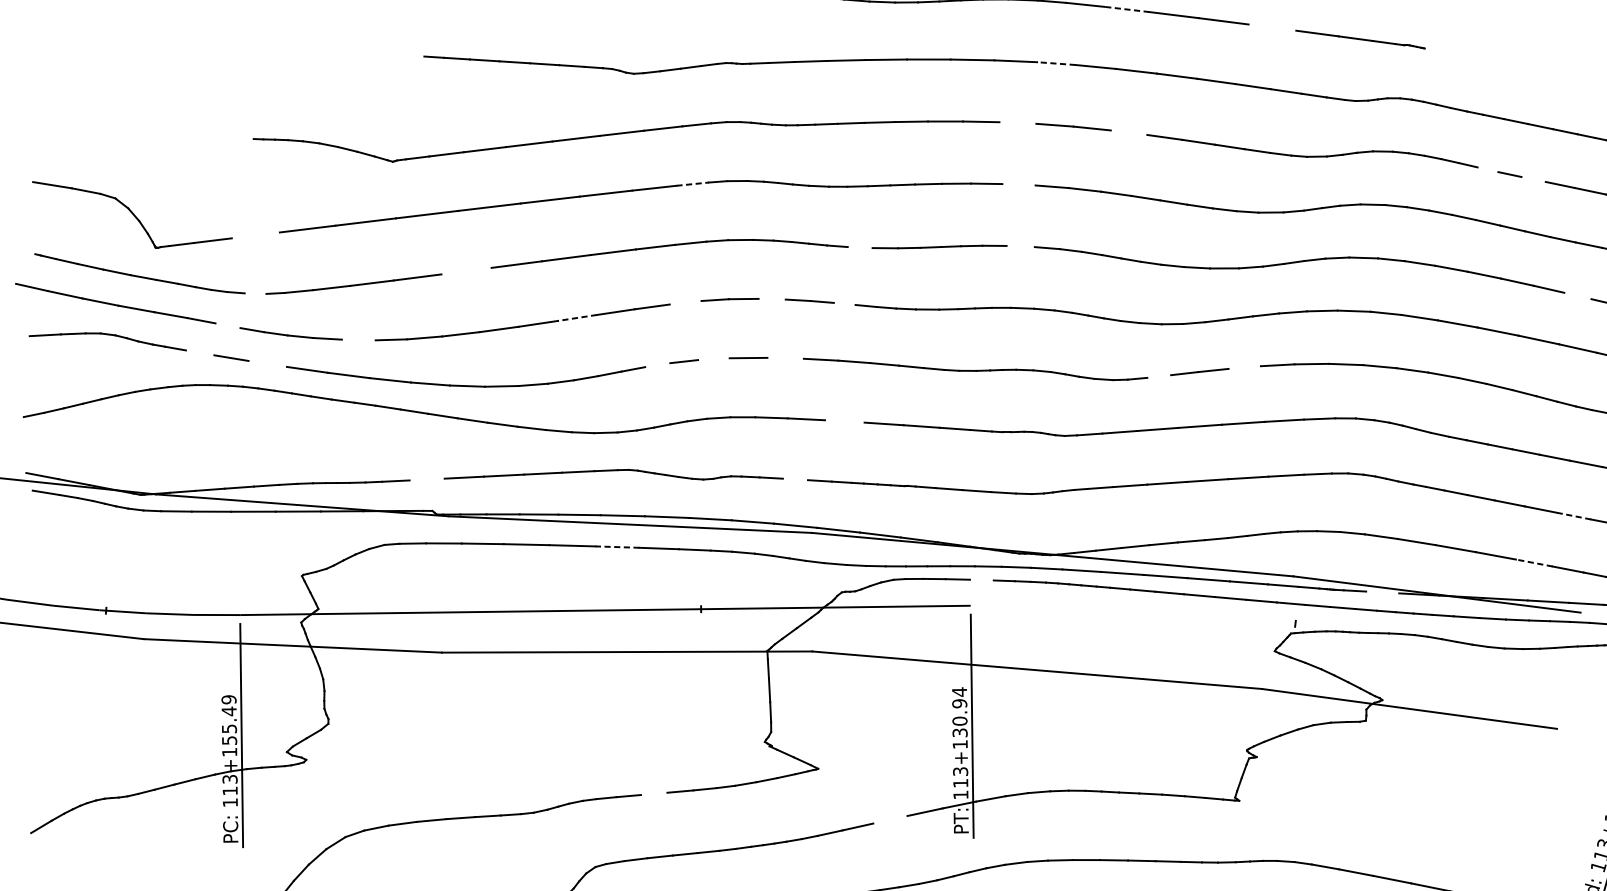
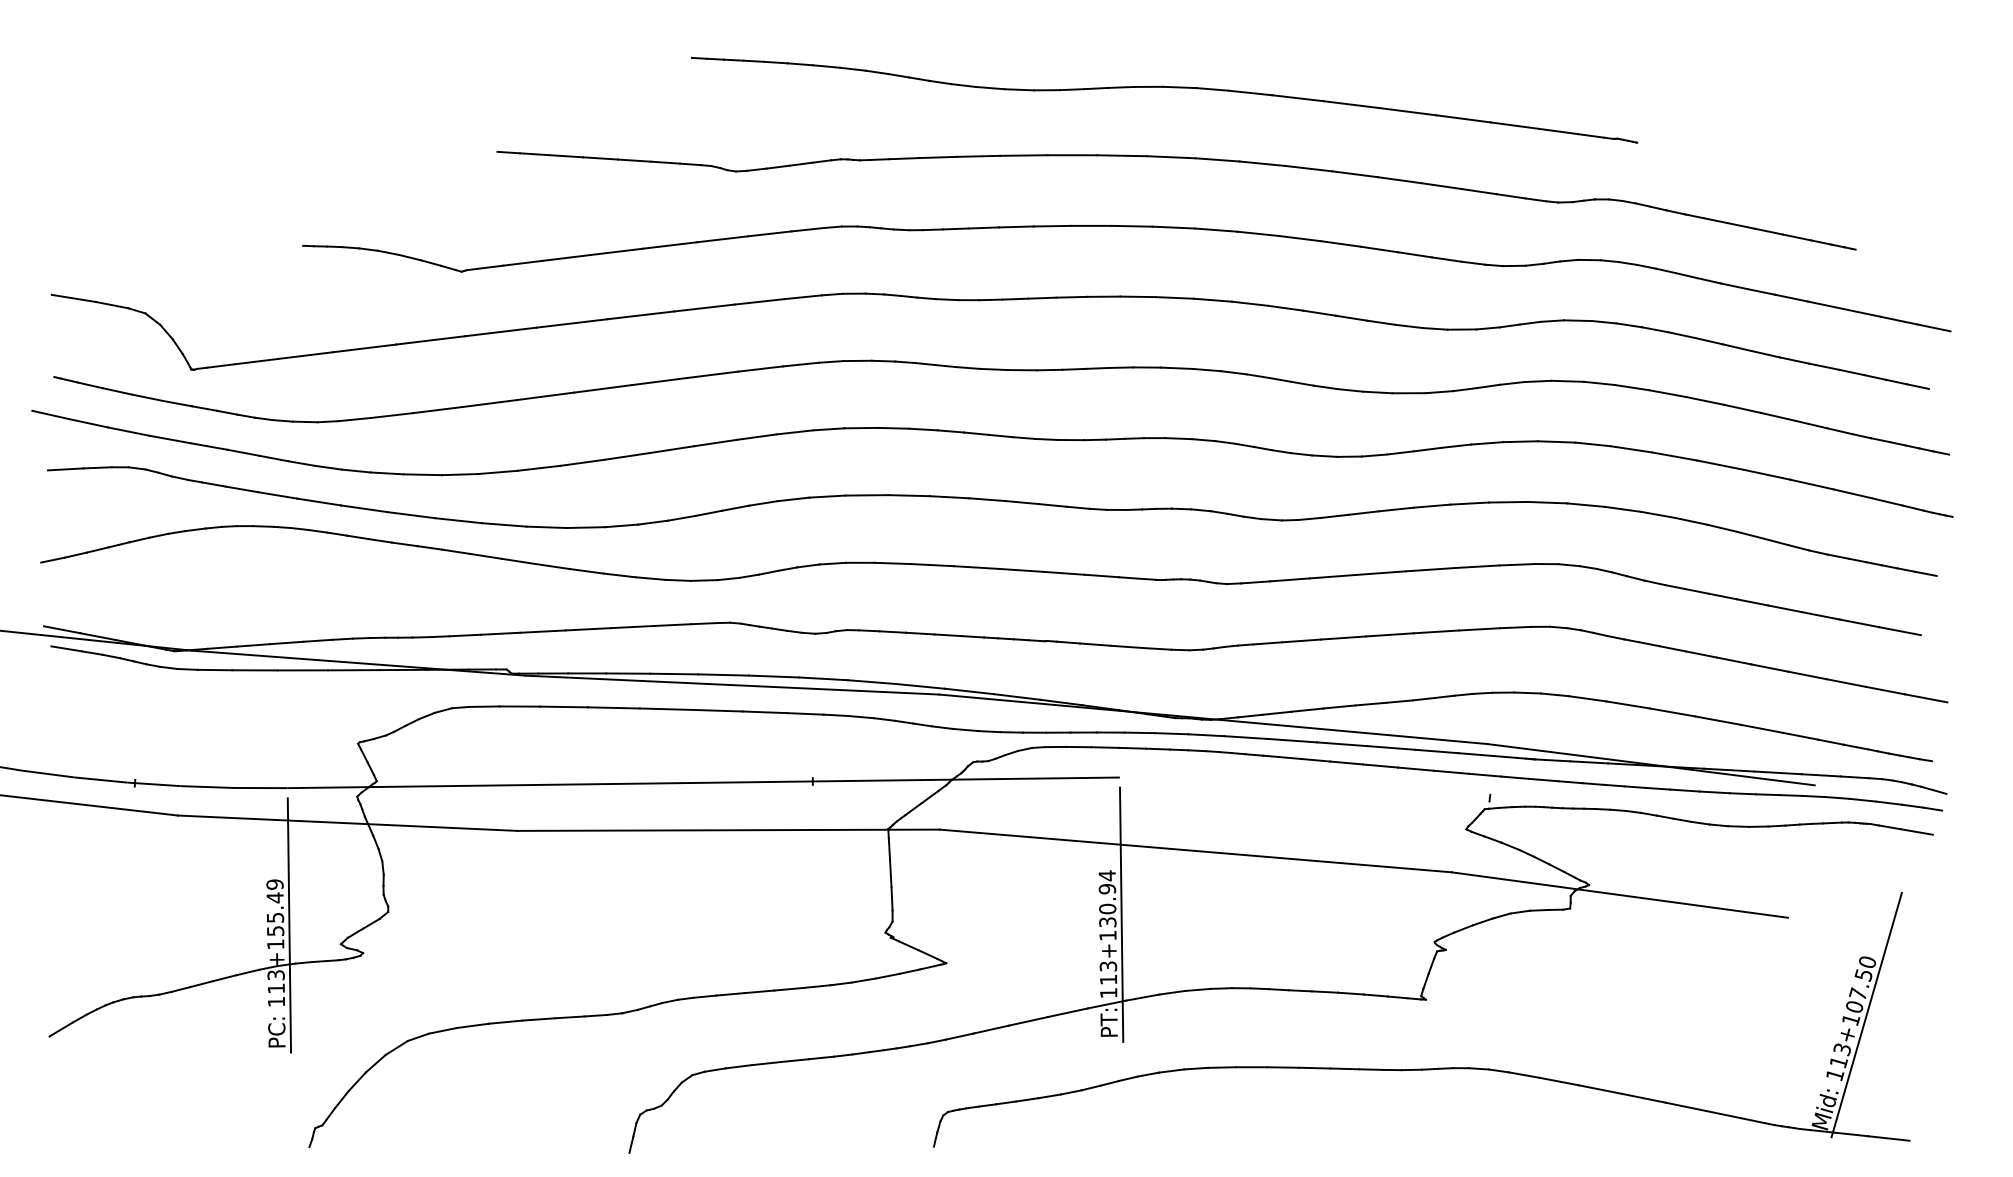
line: (1127, 9) -> (1298, 98), dashed -> solid
line: (1272, 27) -> (1463, 118), added
line: (1056, 63) -> (1217, 159), dashed -> solid
line: (1017, 122) -> (1173, 227), added
line: (1129, 132) -> (1300, 238), added
line: (1488, 169) -> (1709, 280), added
line: (1533, 179) -> (1761, 291), added
line: (692, 184) -> (803, 297), dashed -> solid
line: (1018, 184) -> (1174, 297), added
line: (255, 235) -> (305, 355), added
line: (1020, 245) -> (1176, 367), added
line: (859, 247) -> (993, 369), added
line: (466, 271) -> (545, 396), added
line: (254, 293) -> (304, 421), added
line: (1577, 295) -> (1811, 424), added
line: (771, 298) -> (893, 427), added
line: (685, 302) -> (795, 432), added
line: (844, 303) -> (976, 433), added
line: (577, 317) -> (671, 449), dashed -> solid
line: (227, 325) -> (273, 458), added
line: (358, 339) -> (422, 474), added
line: (199, 352) -> (241, 489), added
line: (785, 358) -> (908, 495), added
line: (714, 359) -> (827, 496), added
line: (267, 363) -> (318, 501), added
line: (657, 365) -> (763, 503), added
line: (1244, 366) -> (1431, 505), added
line: (1159, 375) -> (1334, 515), added
line: (844, 421) -> (976, 567), added
line: (426, 479) -> (500, 633), added
line: (794, 479) -> (919, 633), added
line: (1574, 516) -> (1807, 675), dashed -> solid
line: (617, 546) -> (717, 710), dashed -> solid
line: (1533, 562) -> (1761, 728), dashed -> solid
line: (981, 579) -> (1132, 747), added
line: (1382, 592) -> (1589, 762), added
line: (654, 793) -> (759, 991), added
line: (889, 819) -> (1027, 1021), added

